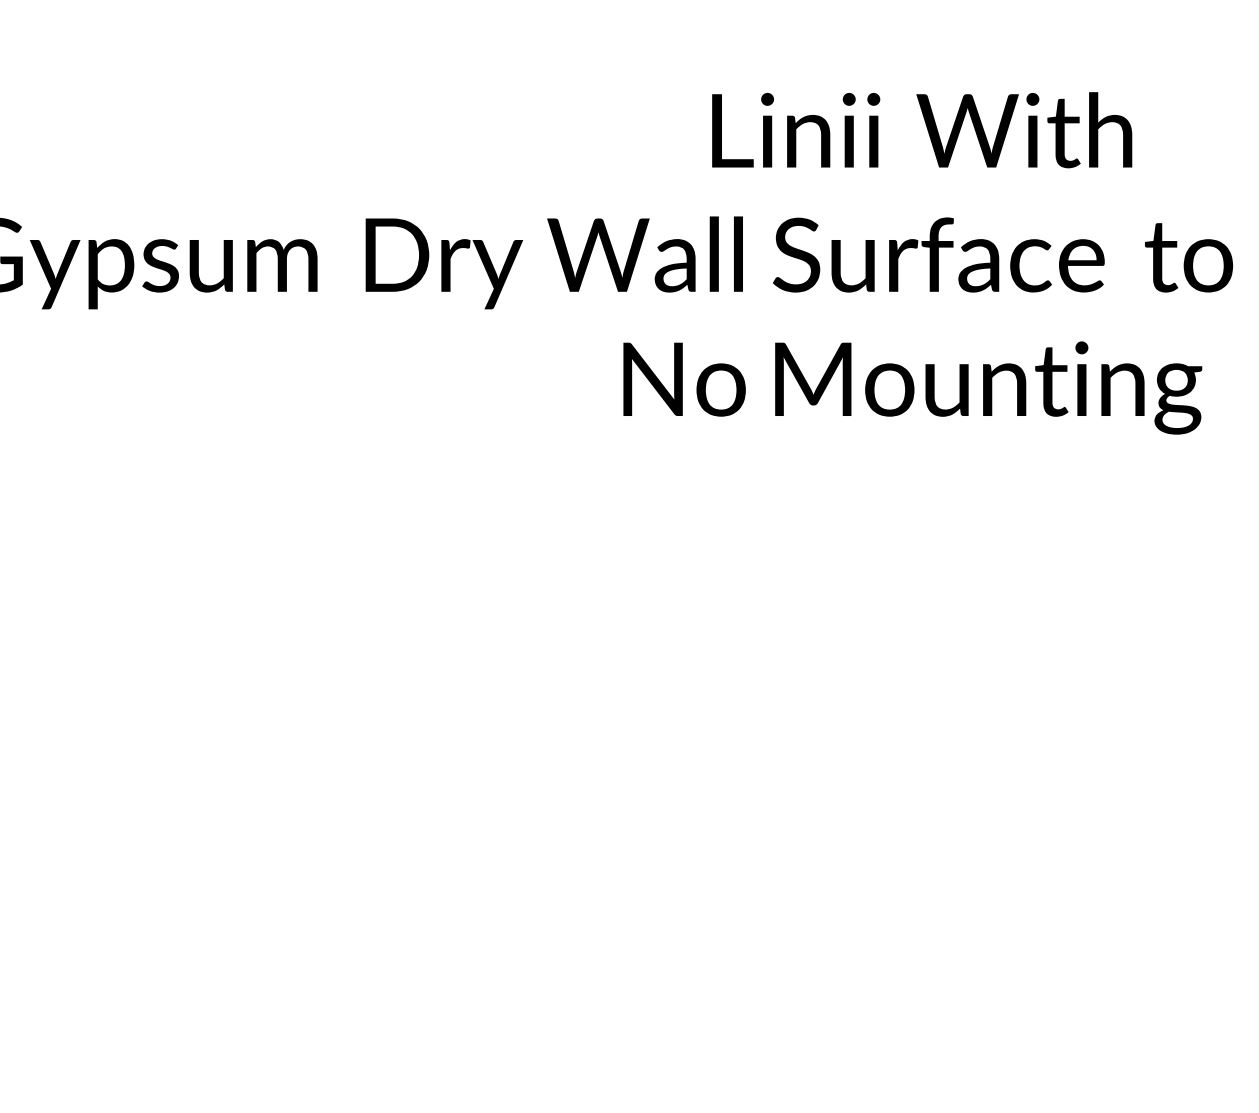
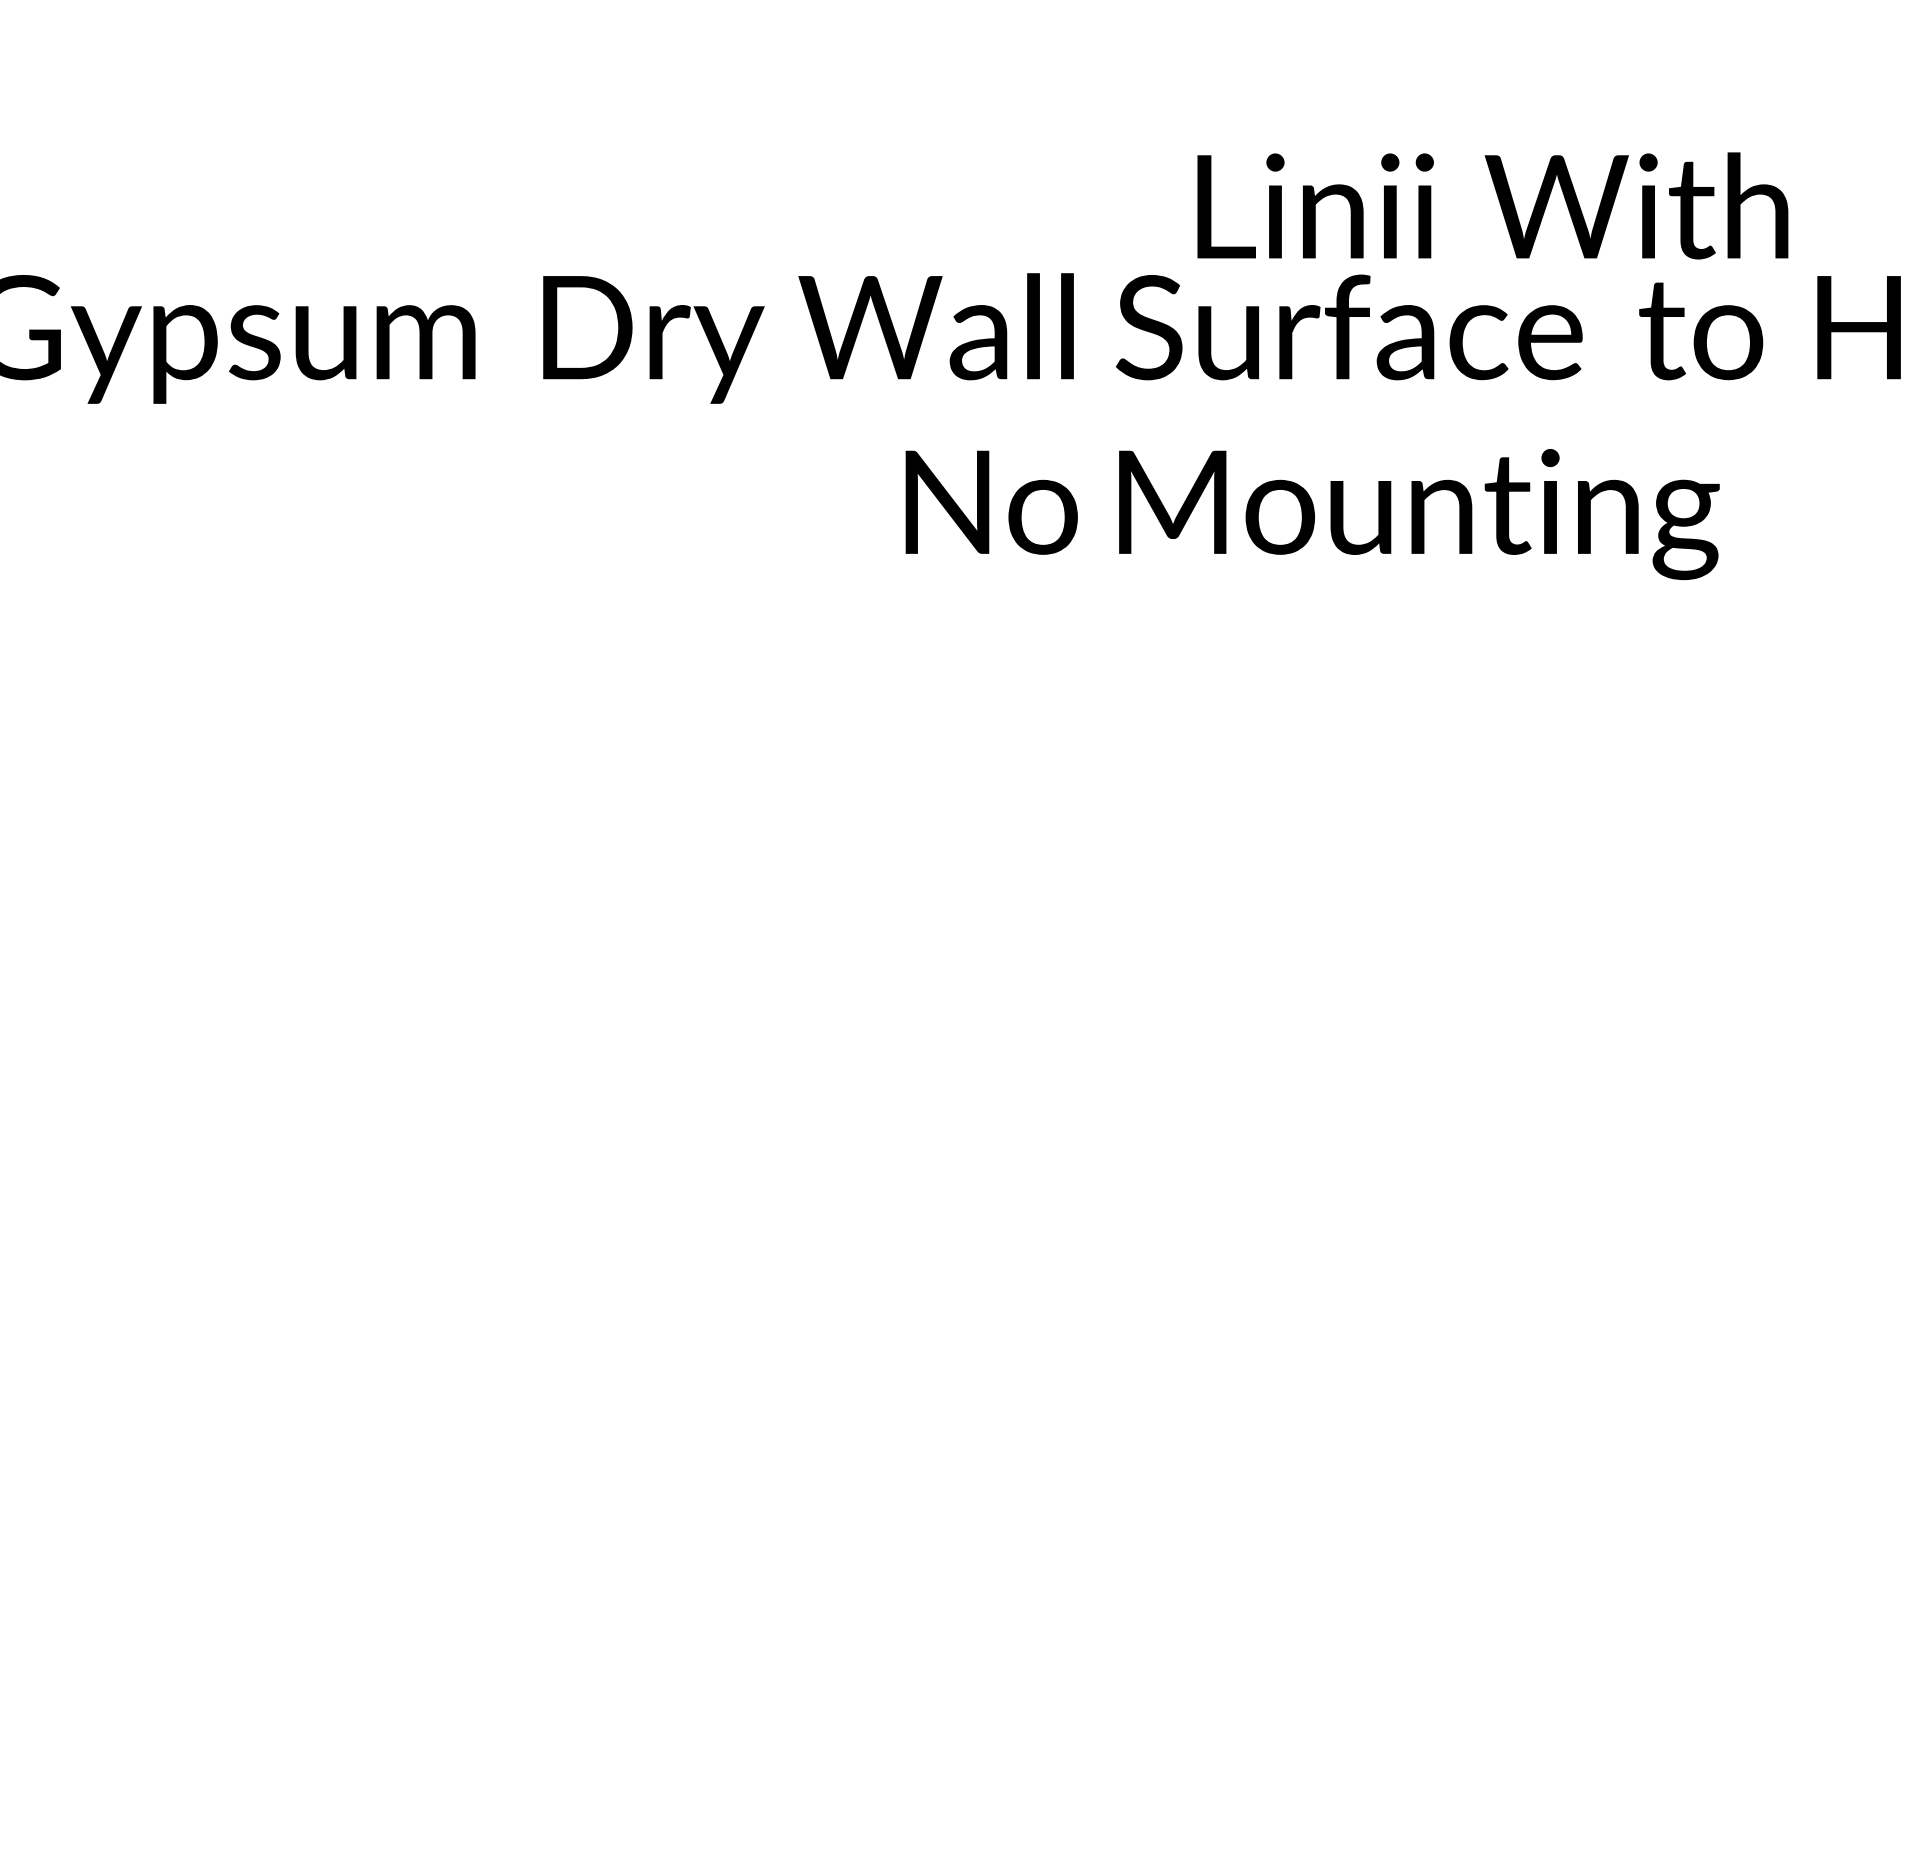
text: (921, 129) -> (1492, 205), moved

